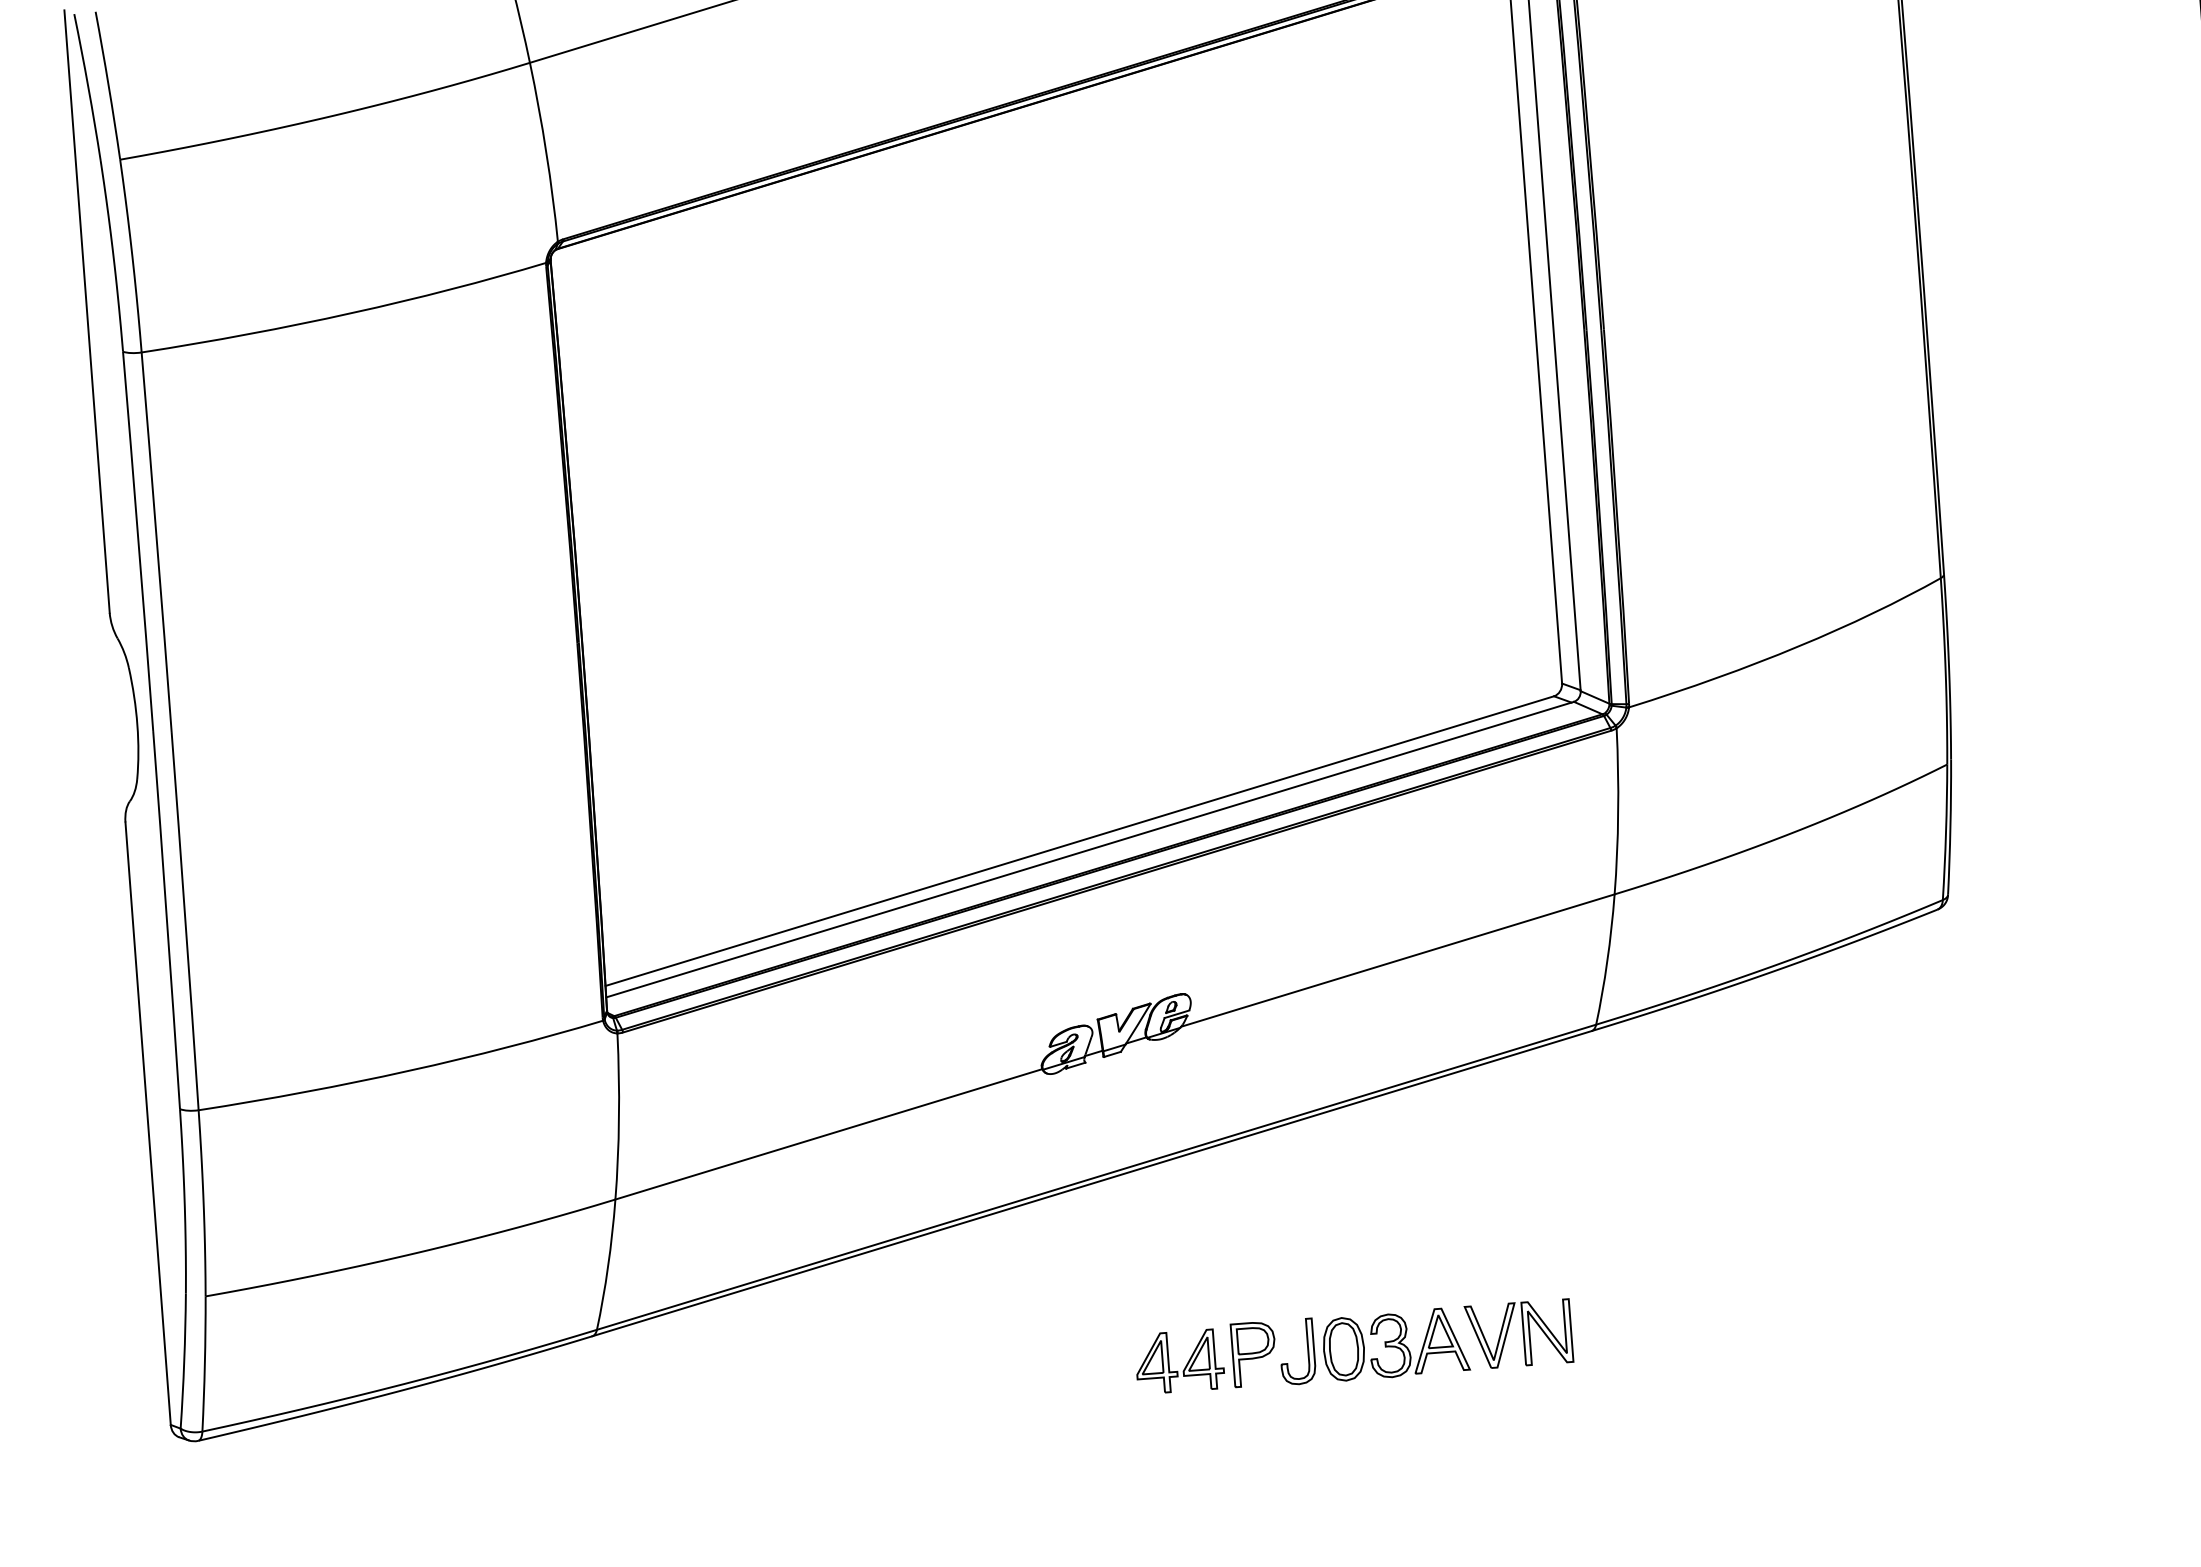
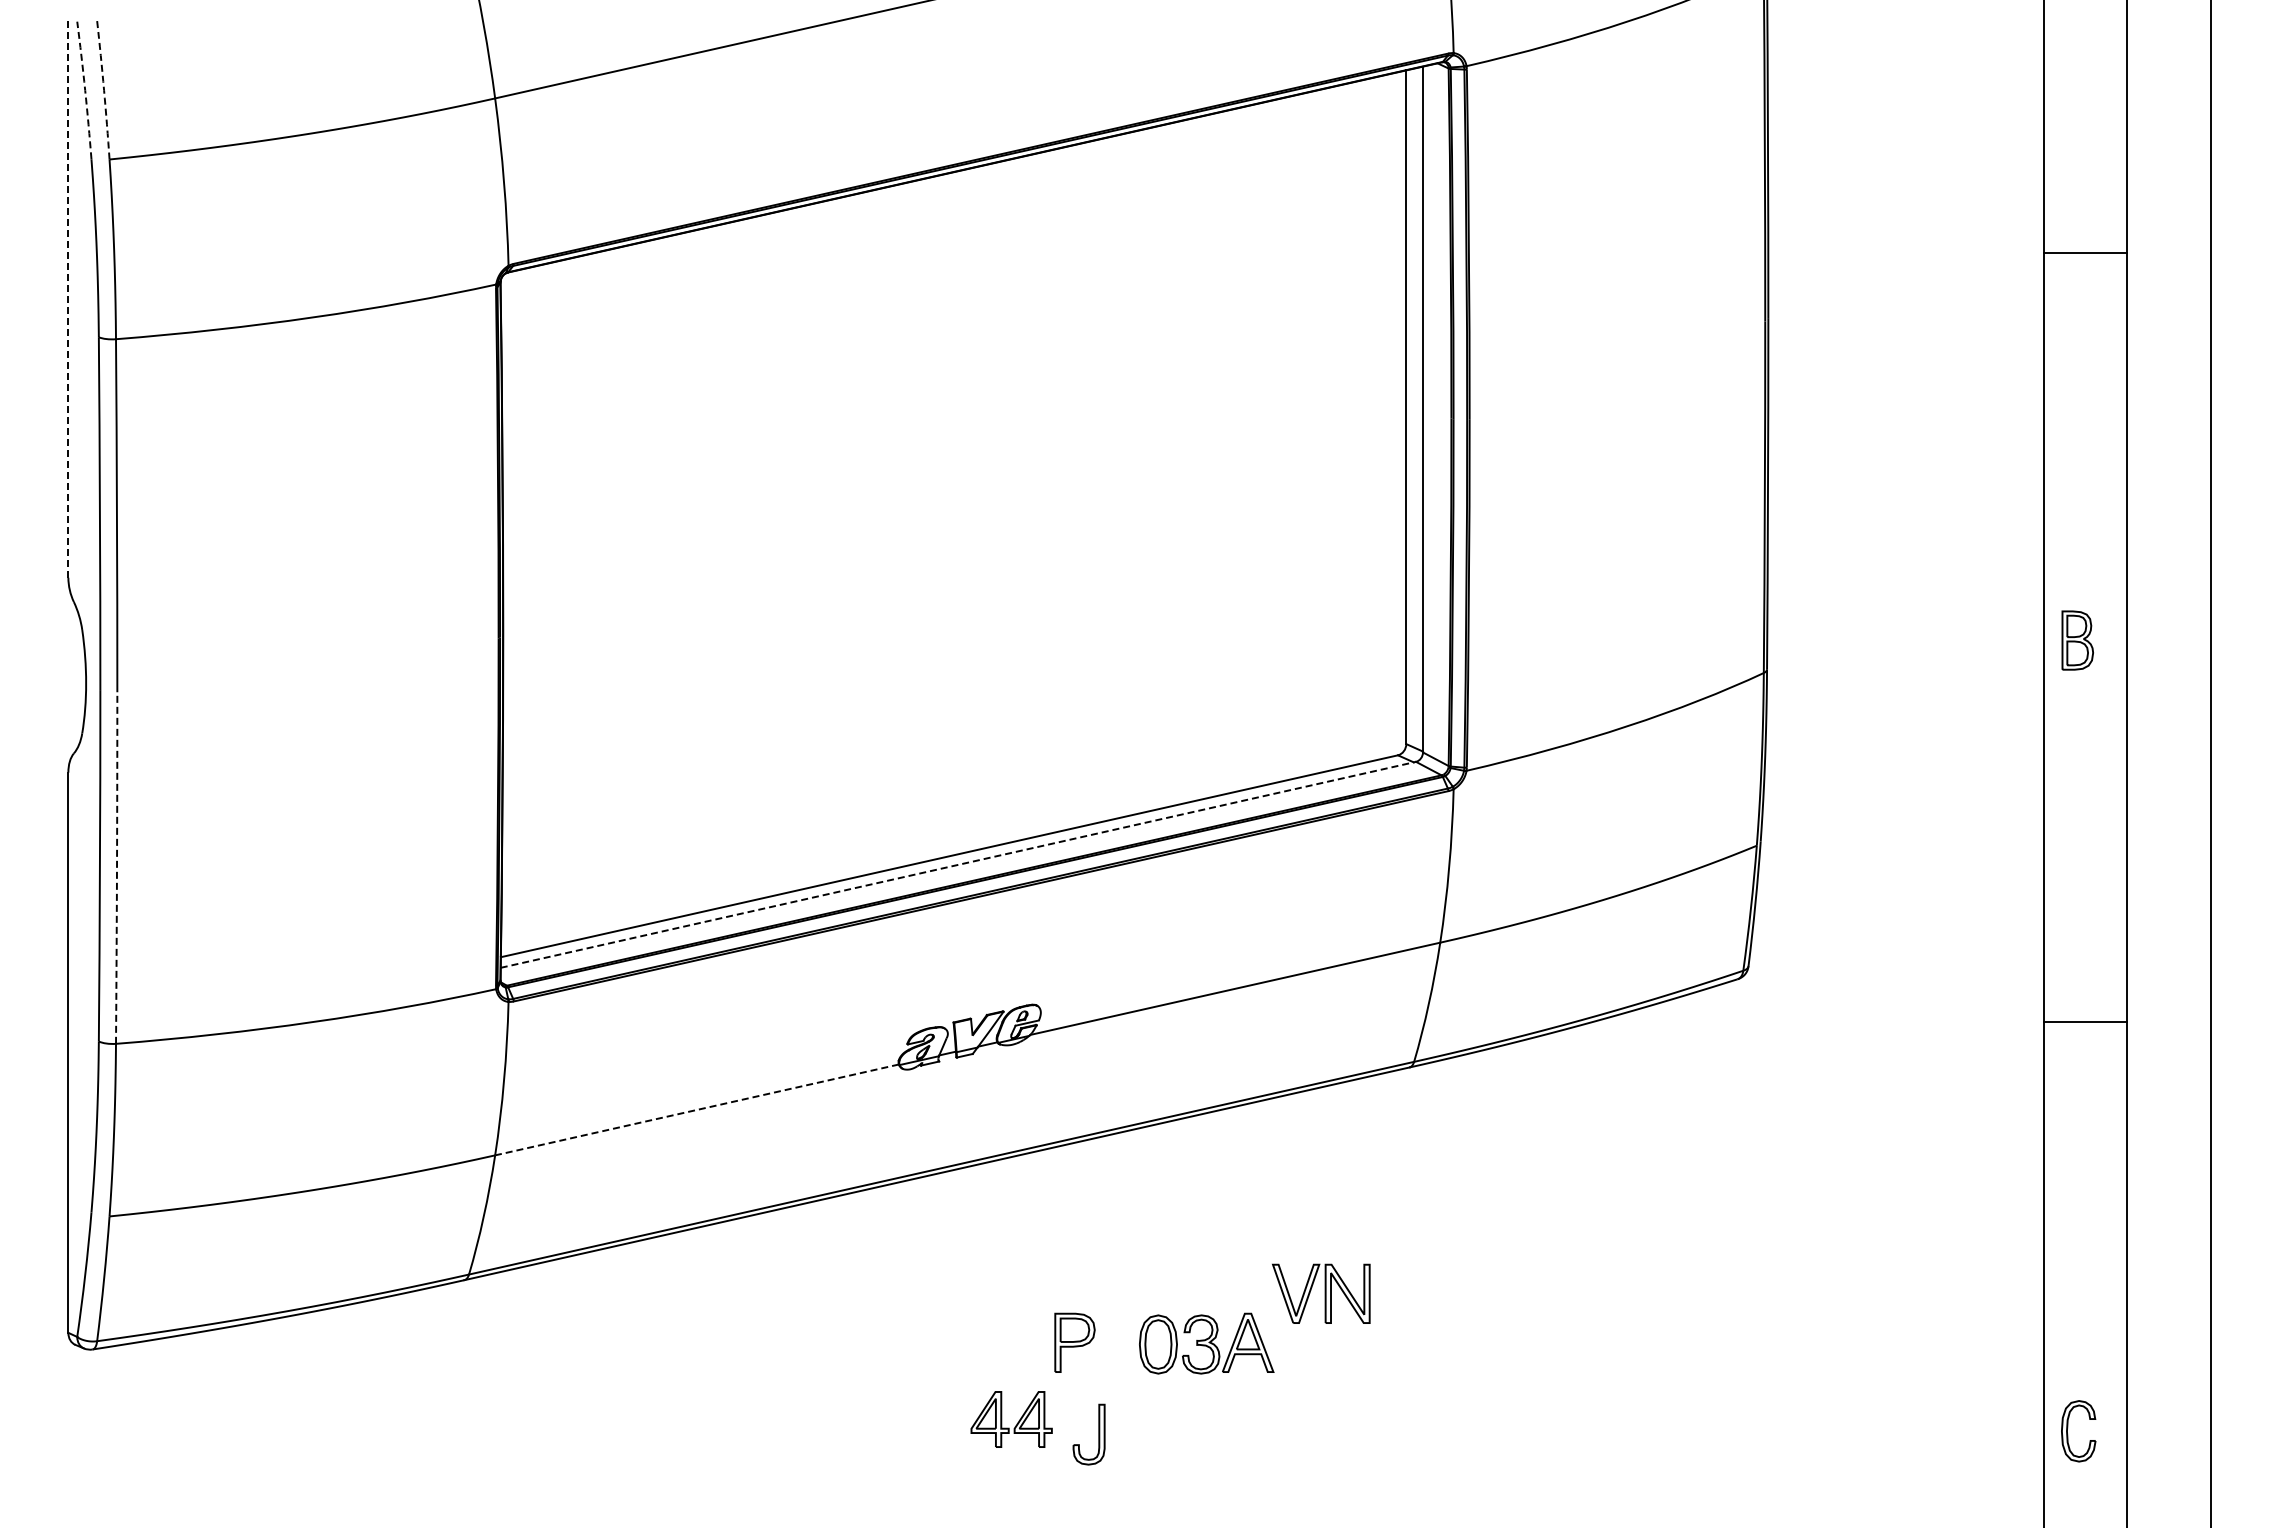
arc: (109, 85) -> (104, 90), solid -> dashed
arc: (88, 87) -> (85, 90), solid -> dashed
line: (87, 311) -> (68, 297), solid -> dashed
line: (1090, 849) -> (958, 864), solid -> dashed
arc: (186, 921) -> (117, 868), solid -> dashed
line: (829, 1133) -> (697, 1109), solid -> dashed
part: (1519, 1333) -> (1321, 1293), moved
part: (1307, 1350) -> (1098, 1434), moved
part: (1185, 1365) -> (1016, 1423), moved

